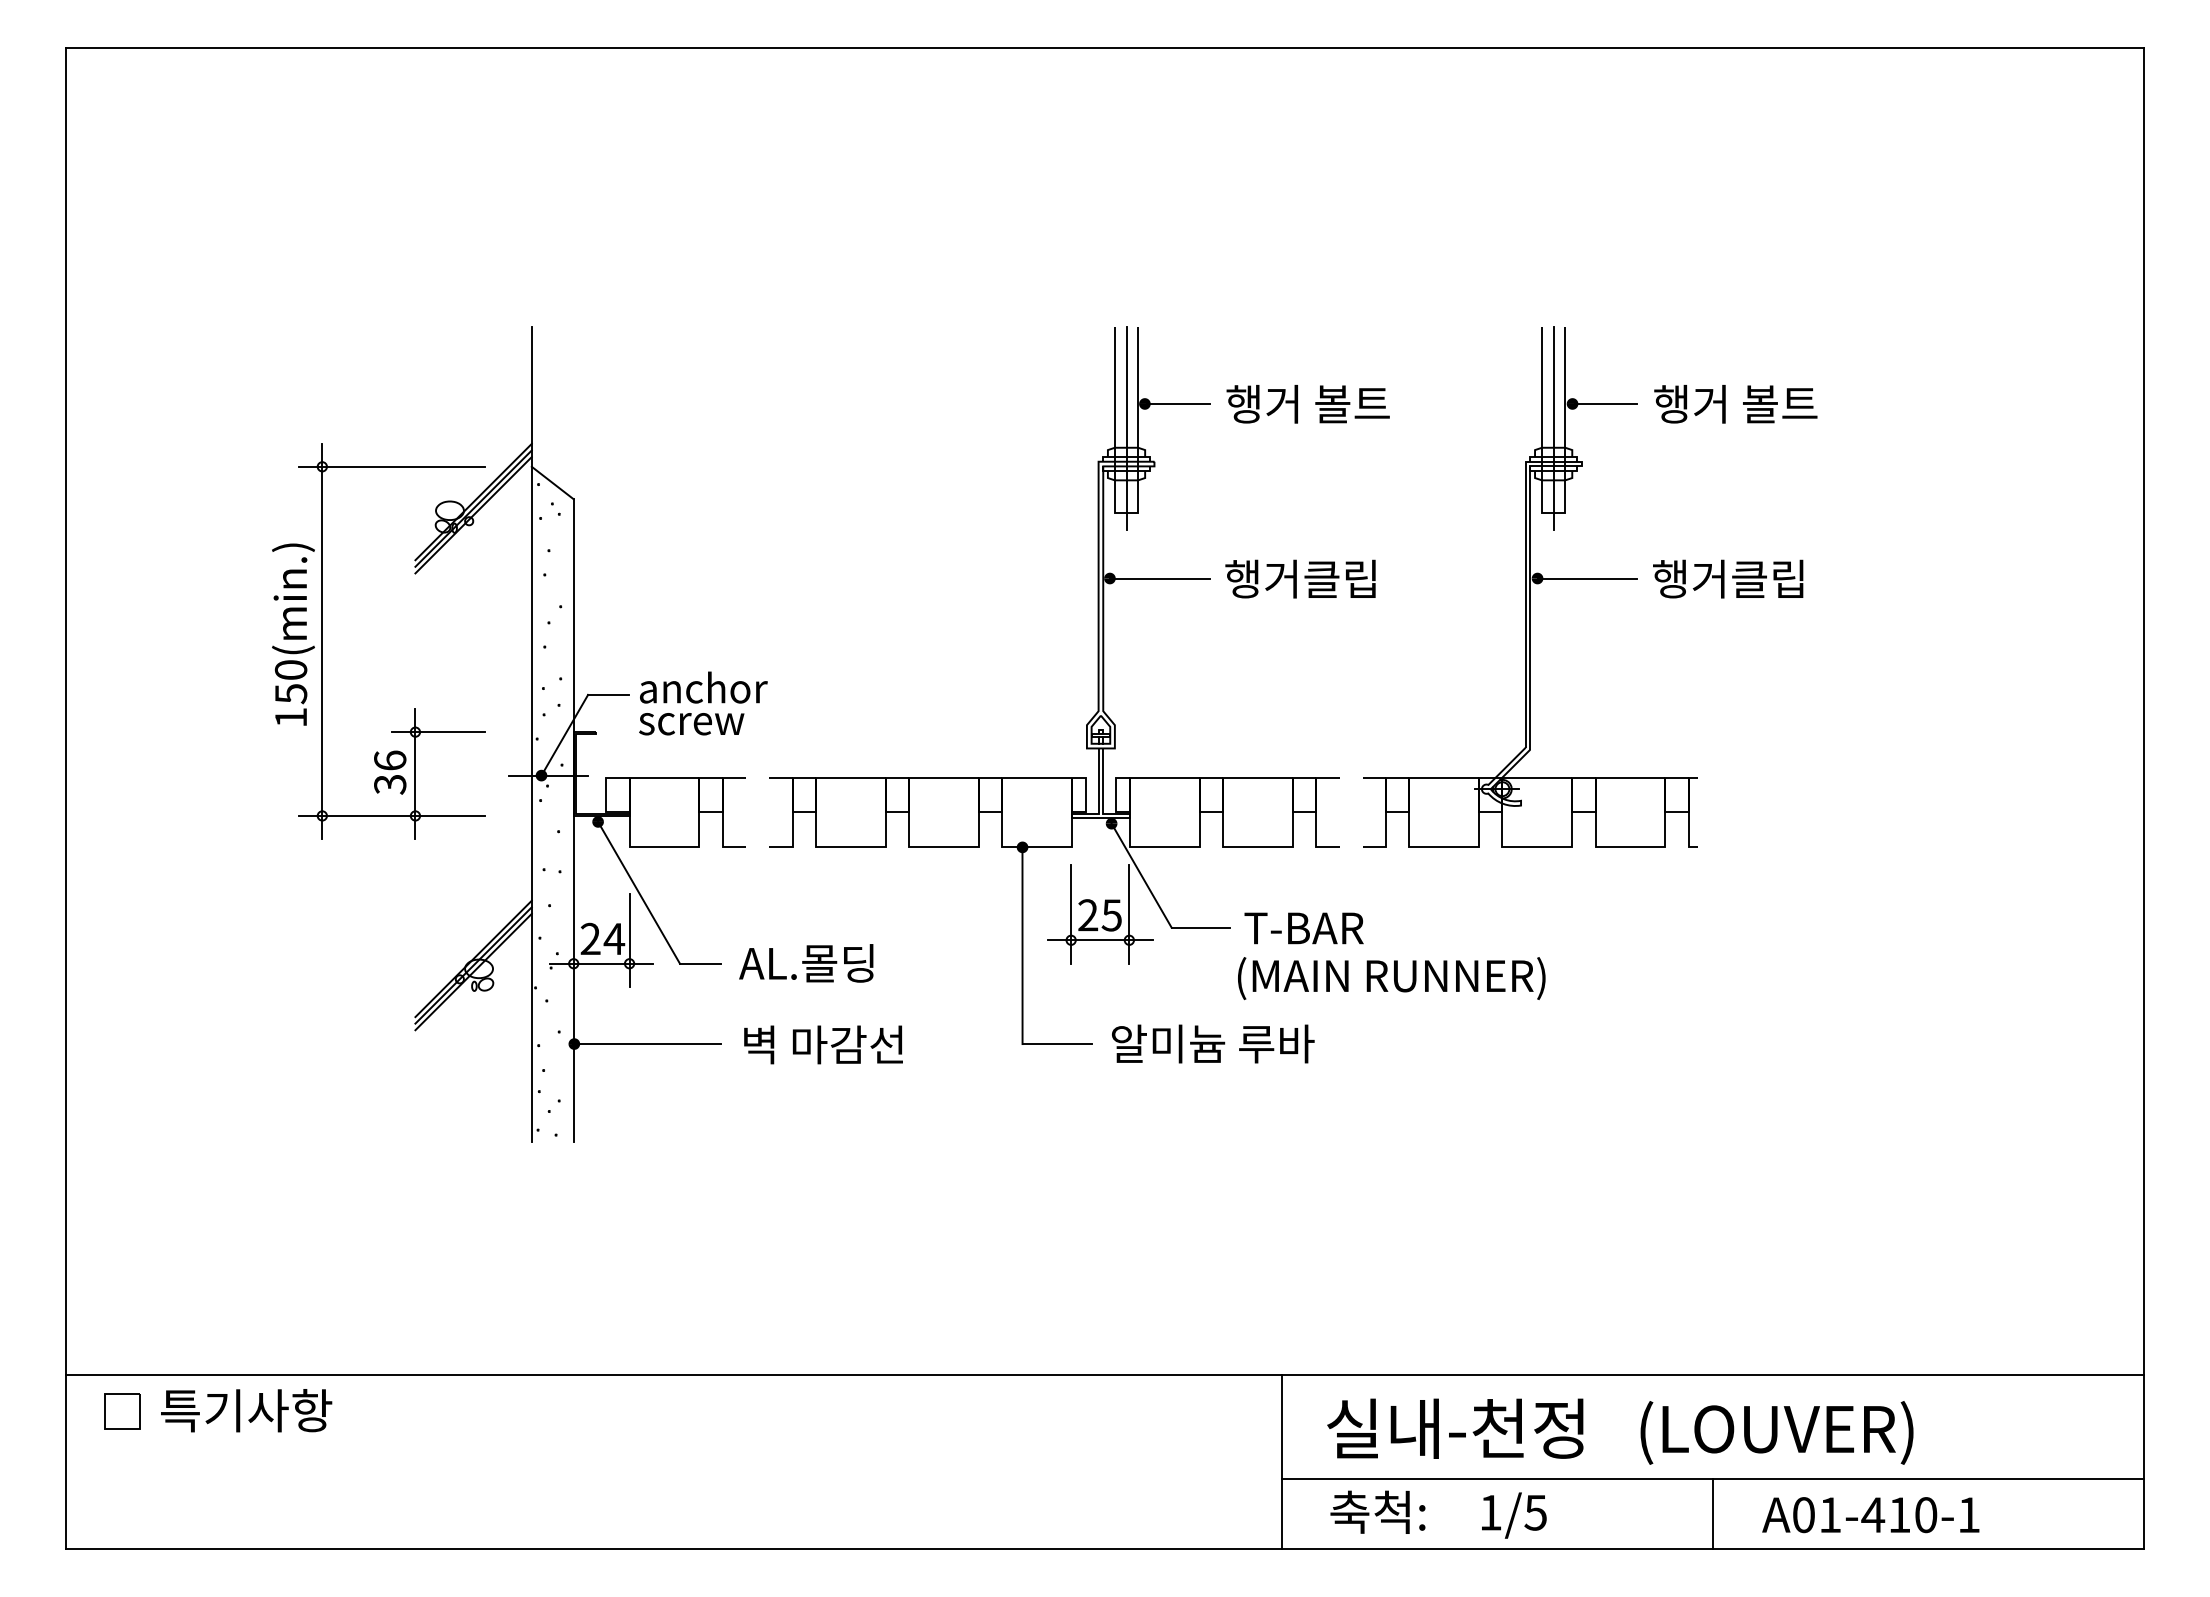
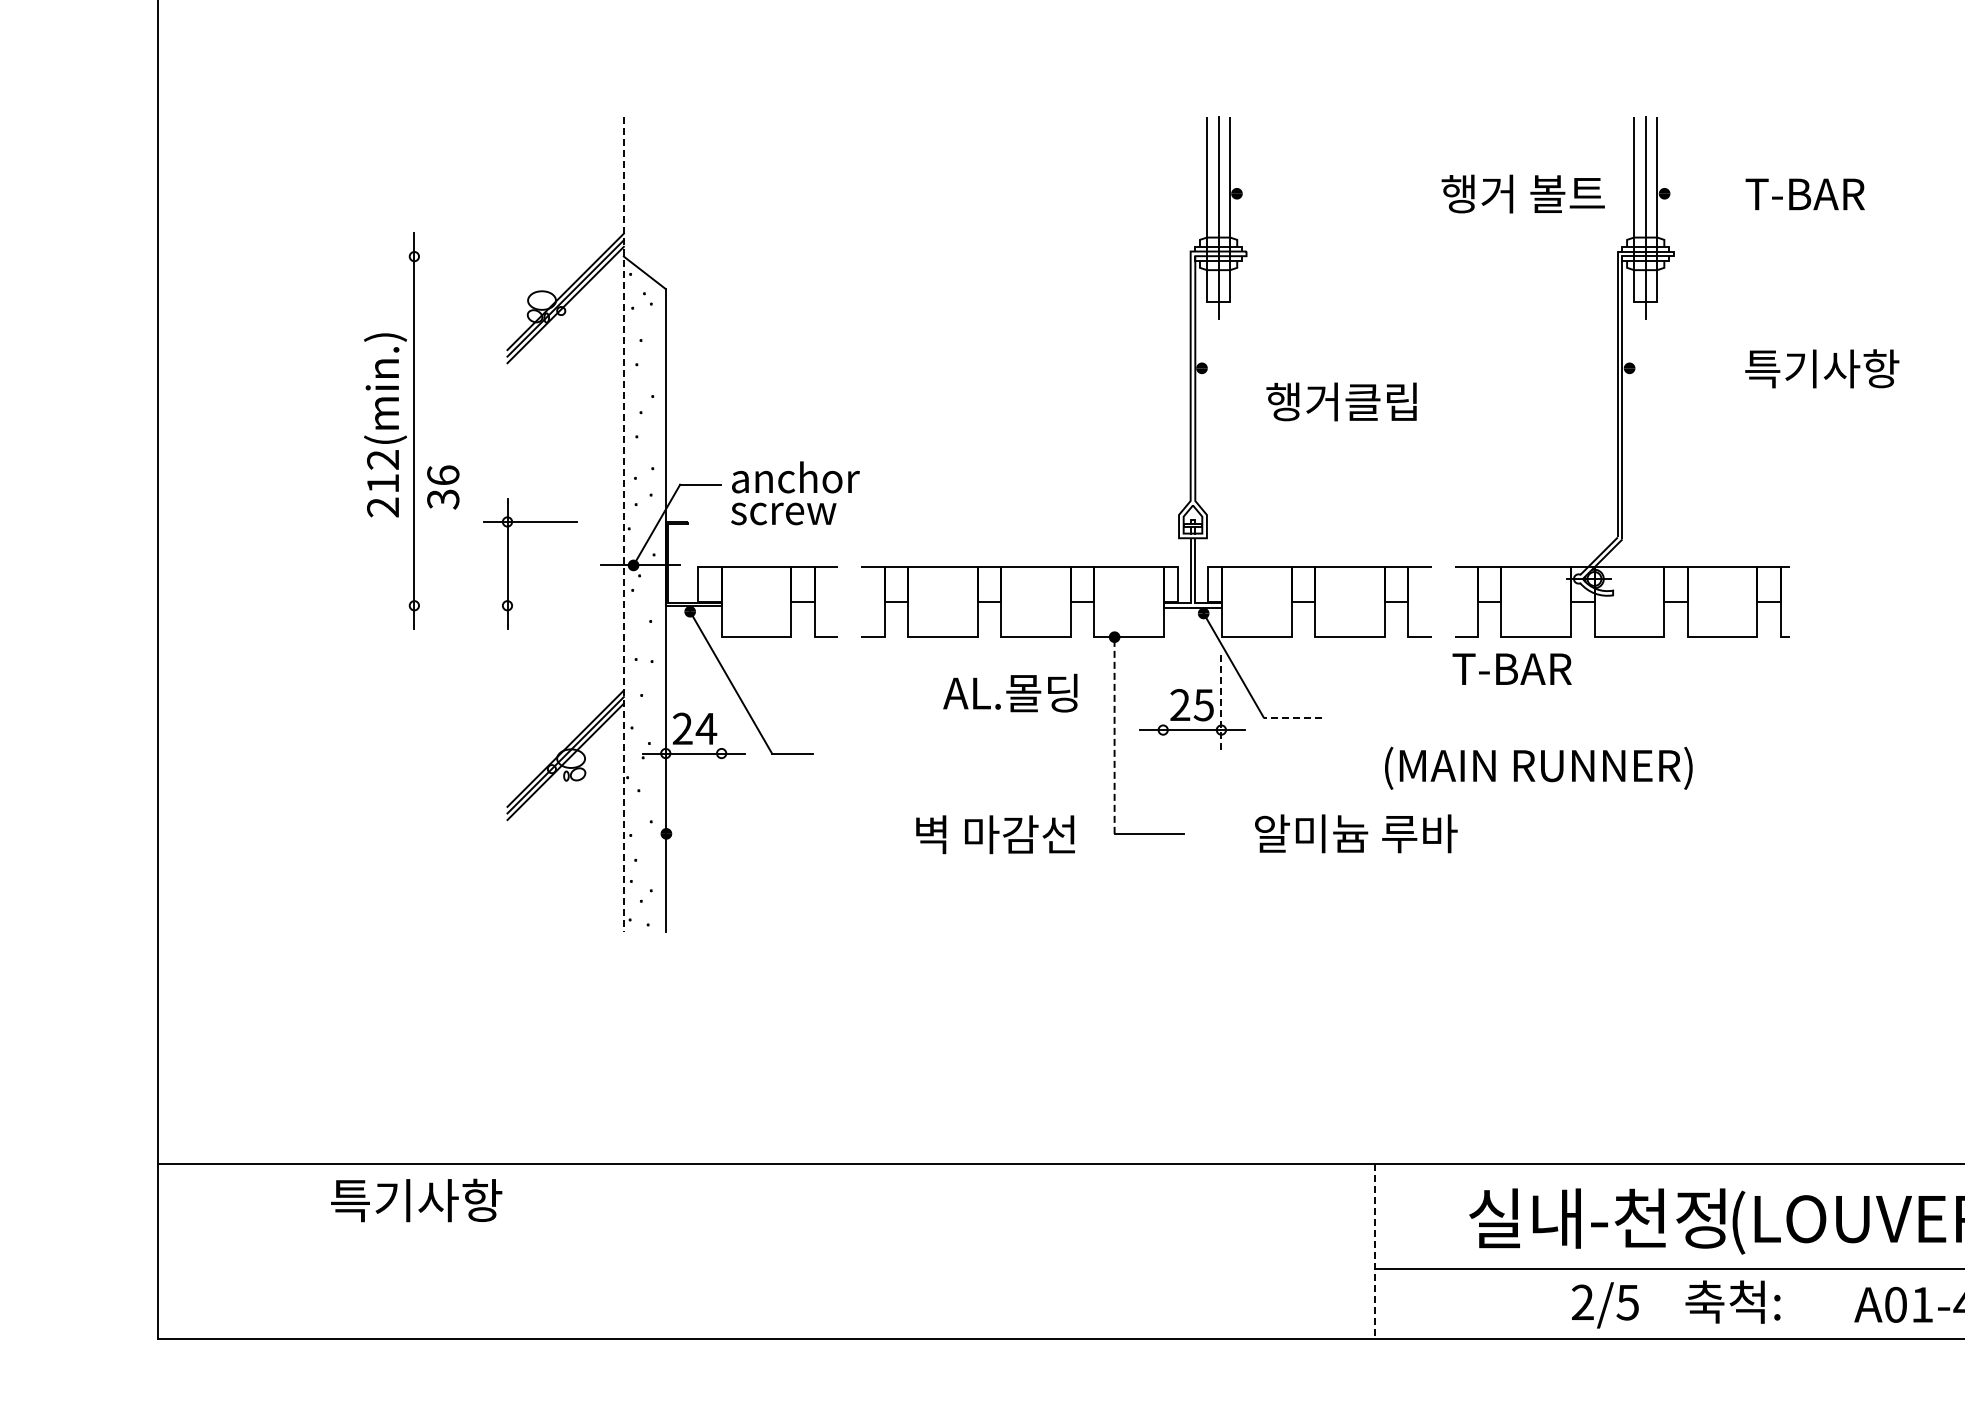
line: (1178, 403) -> (1270, 193), removed
line: (1606, 403) -> (1698, 193), removed
text: (1735, 403) -> (1827, 193), 행거 볼트 -> T-BAR
text: (1307, 404) -> (1522, 194), moved
line: (392, 466) -> (484, 256), removed
line: (1159, 578) -> (1251, 368), removed
text: (1300, 578) -> (1341, 401), moved
line: (1587, 578) -> (1679, 368), removed
text: (1730, 578) -> (1822, 368), 행거클립 -> 특기사항
text: (290, 693) -> (382, 483), 150(min.) -> 212(min.)
line: (531, 734) -> (623, 524), solid -> dashed
text: (390, 772) -> (443, 487), moved
line: (392, 815) -> (484, 605), removed
line: (1071, 914) -> (1163, 704), removed
line: (1129, 914) -> (1221, 704), solid -> dashed
line: (1200, 927) -> (1292, 717), solid -> dashed
text: (1303, 928) -> (1511, 669), moved
line: (629, 940) -> (721, 730), removed
line: (1022, 945) -> (1114, 735), solid -> dashed
text: (806, 963) -> (1010, 693), moved
text: (1391, 978) -> (1538, 768), moved
text: (1213, 1043) -> (1356, 833), moved
line: (646, 1044) -> (738, 834), removed
text: (823, 1044) -> (995, 834), moved
text: (246, 1410) -> (416, 1200), moved
part: (122, 1411) -> (214, 1201), removed
text: (1455, 1428) -> (1597, 1218), moved
line: (1282, 1462) -> (1374, 1252), solid -> dashed
text: (1377, 1511) -> (1732, 1301), moved
text: (1490, 1512) -> (1582, 1302), 1/5 -> 2/5
line: (1713, 1514) -> (1805, 1304), removed

